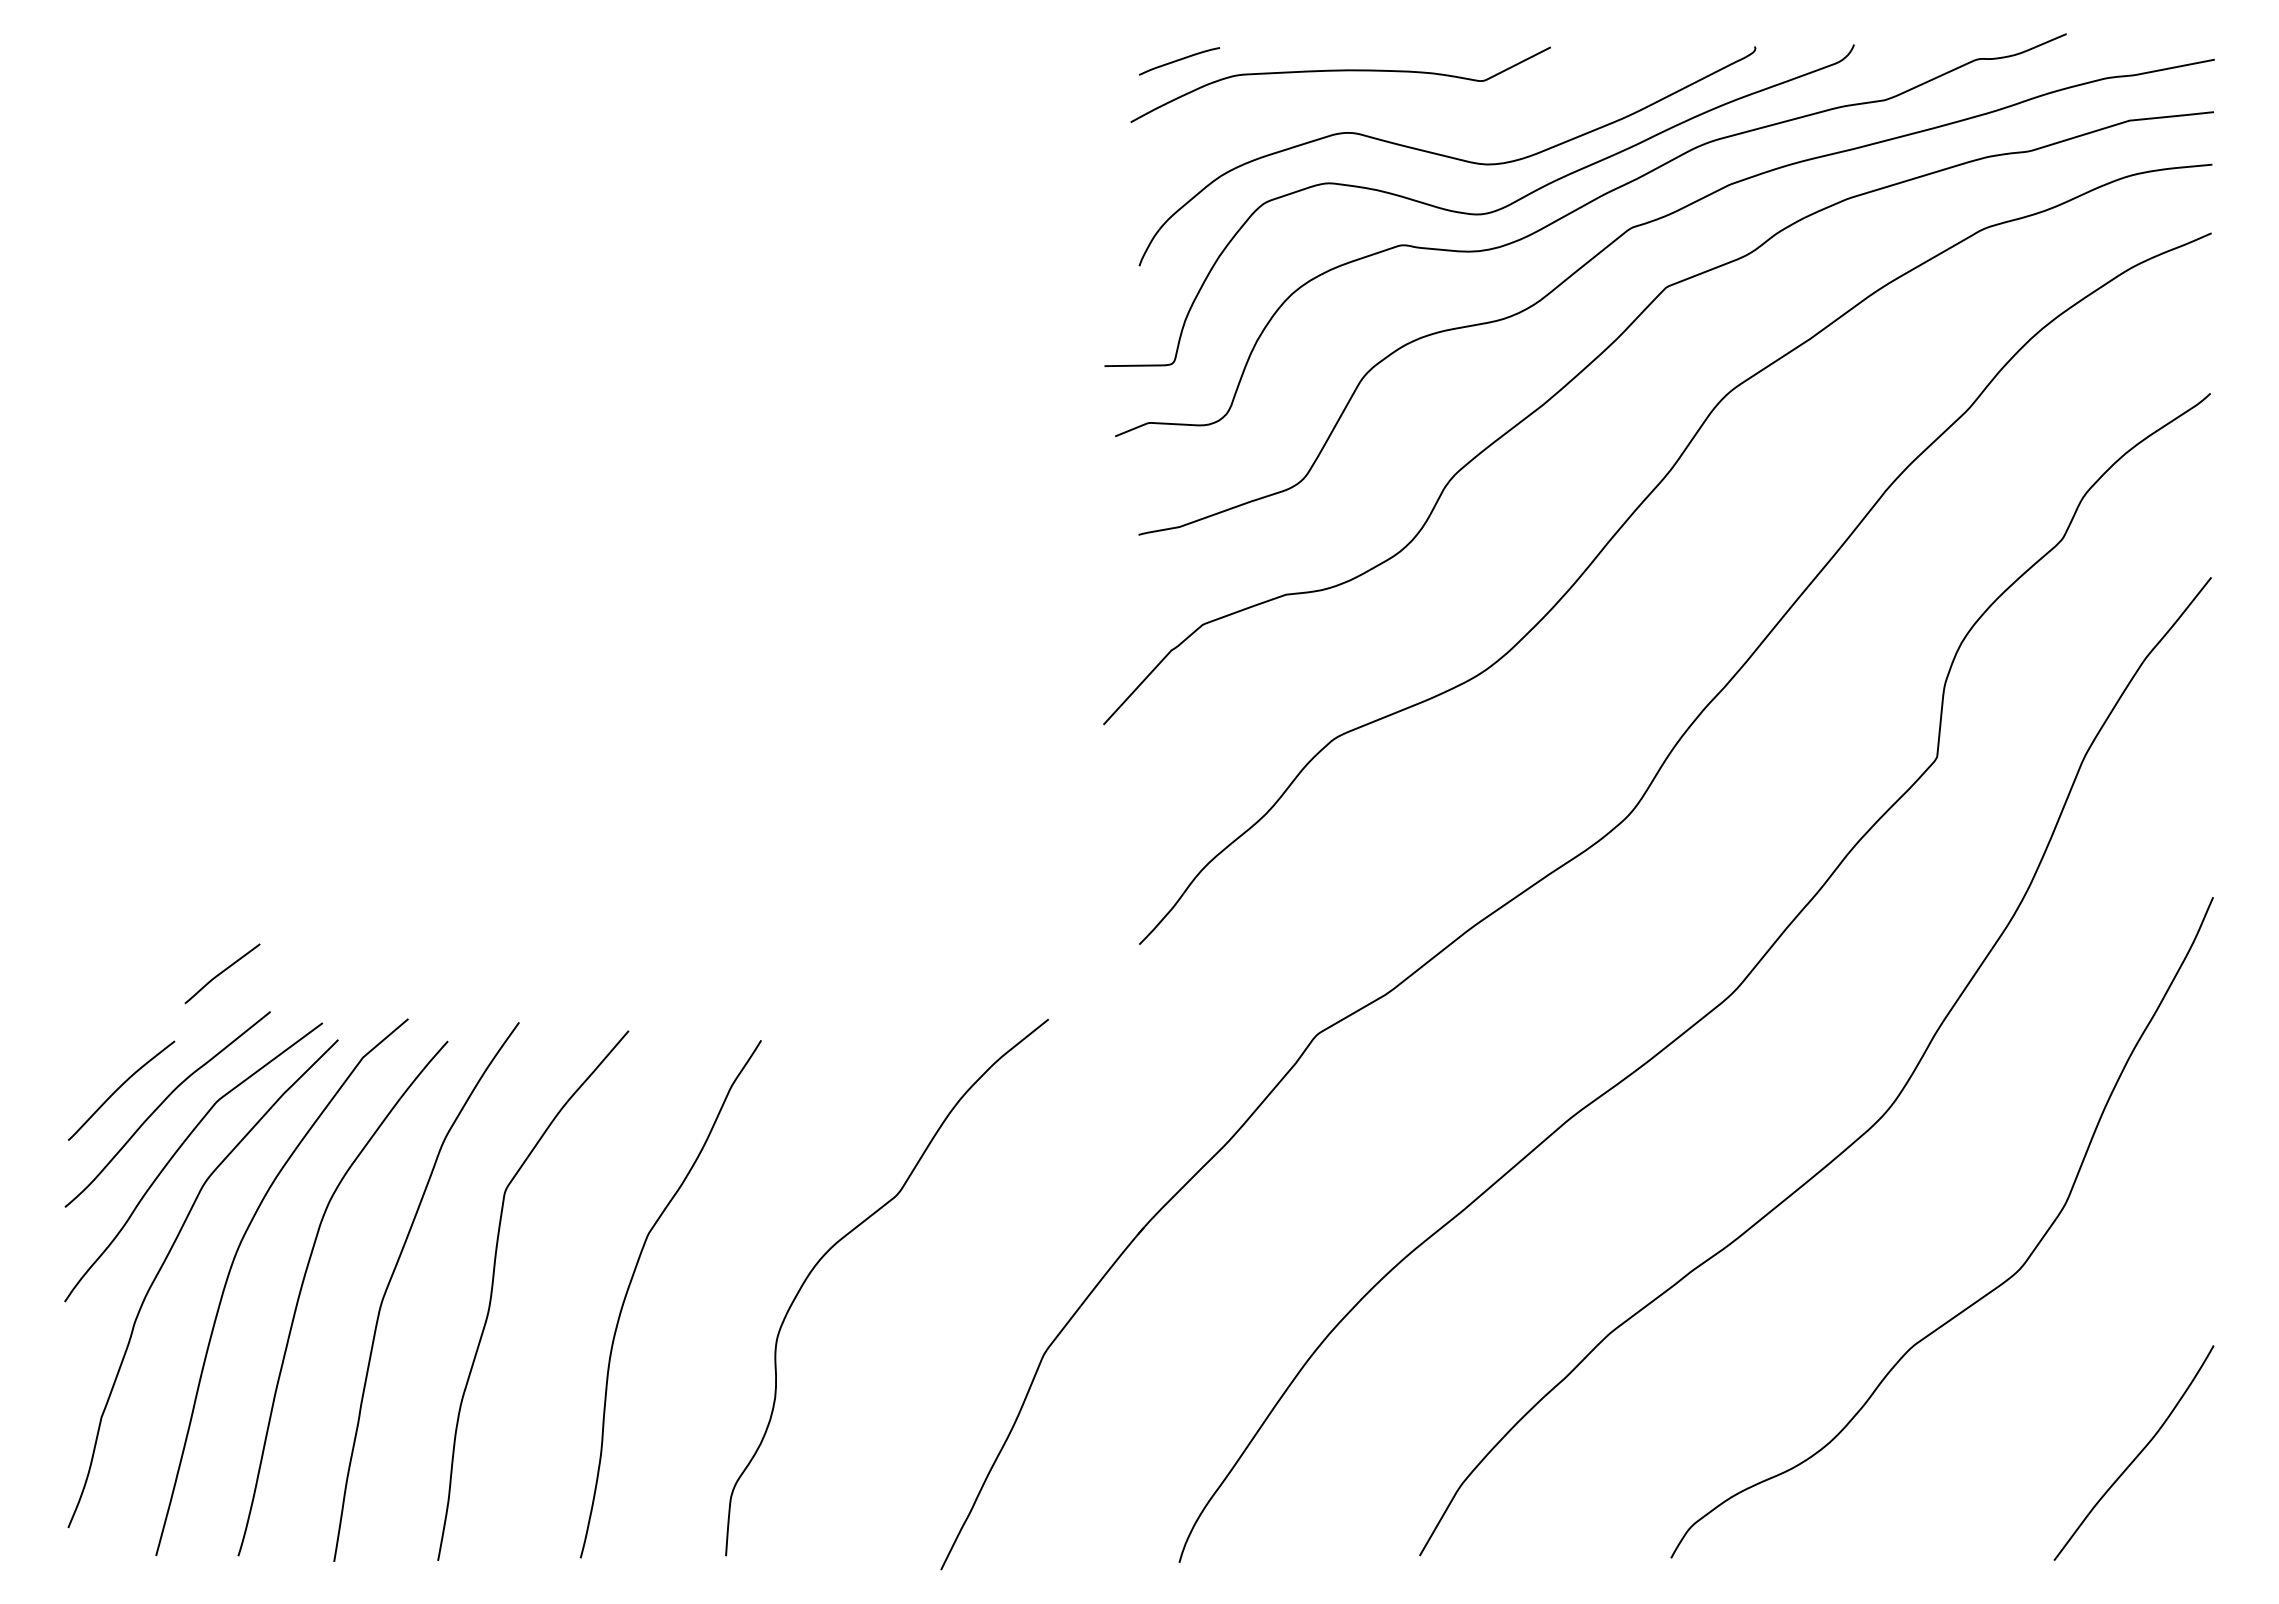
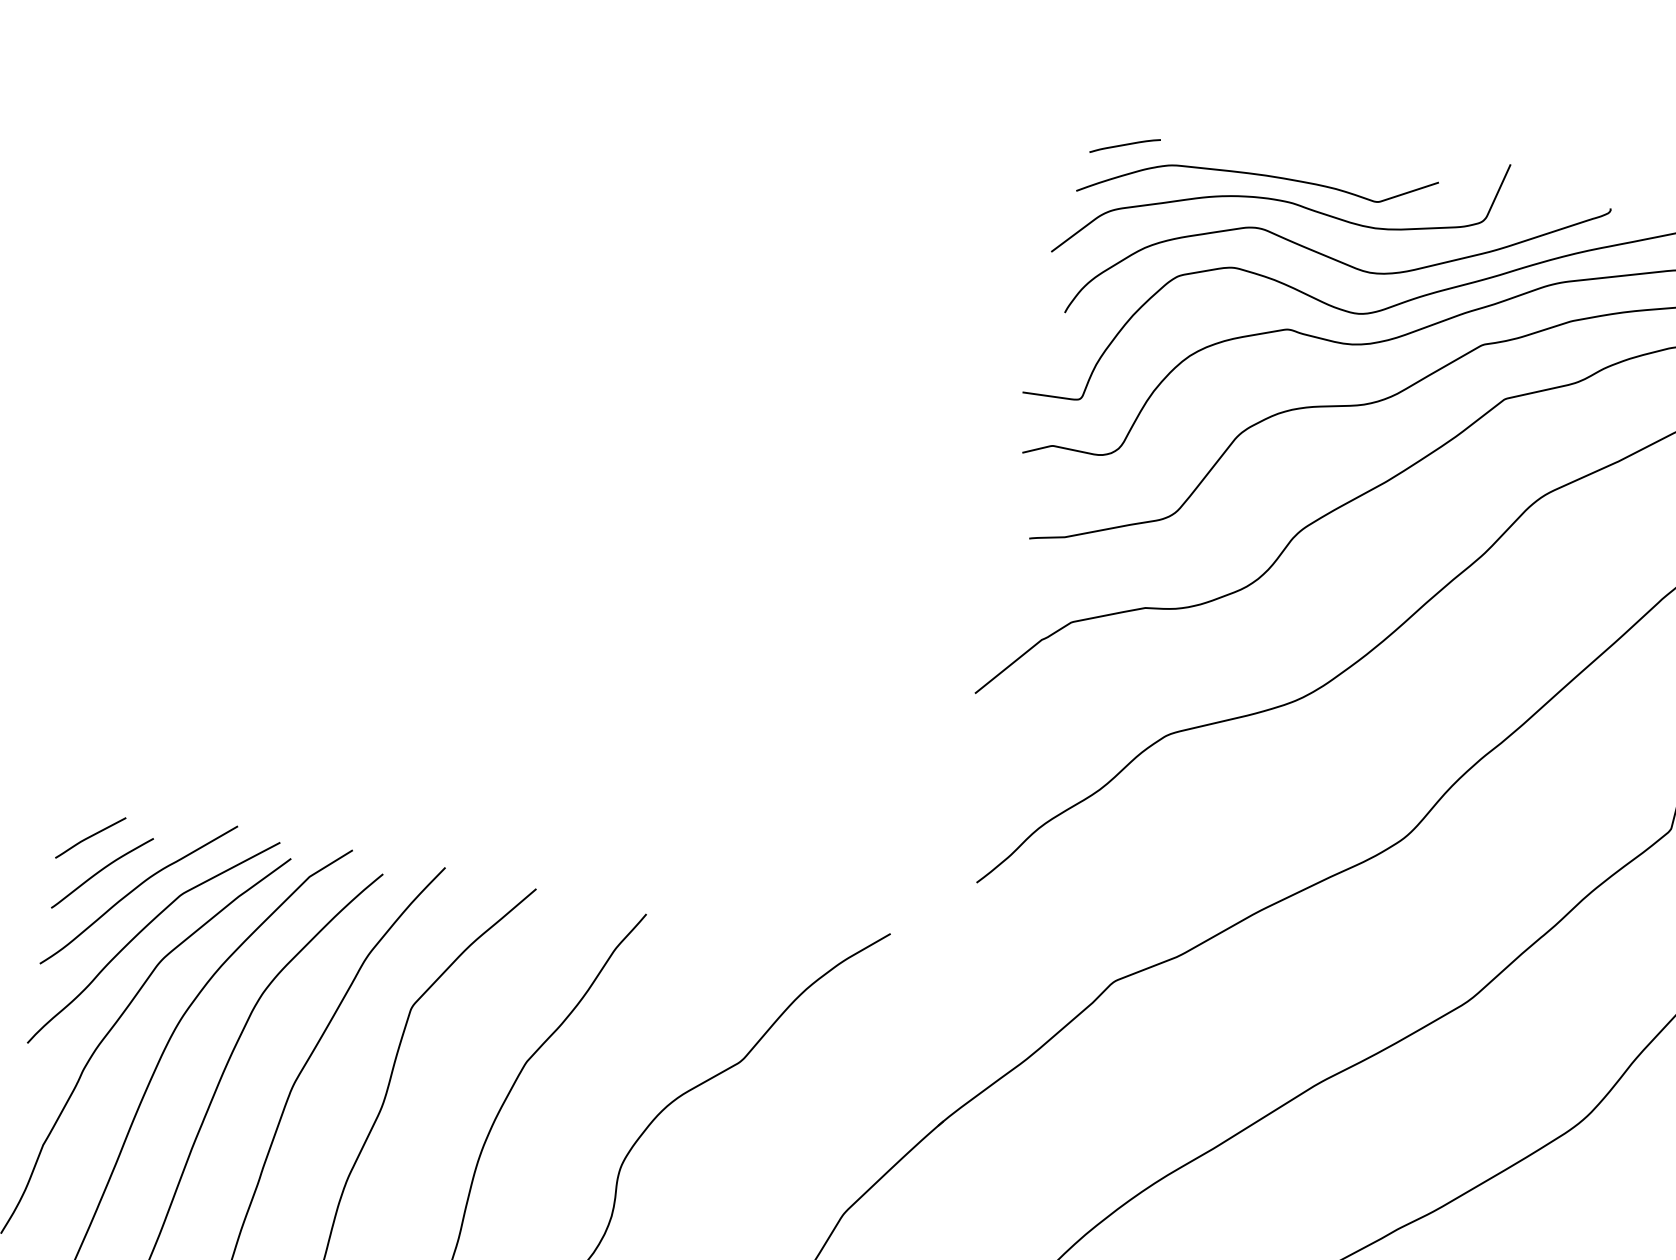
curve: (1371, 97) -> (1281, 201), added
curve: (222, 973) -> (90, 837), moved

